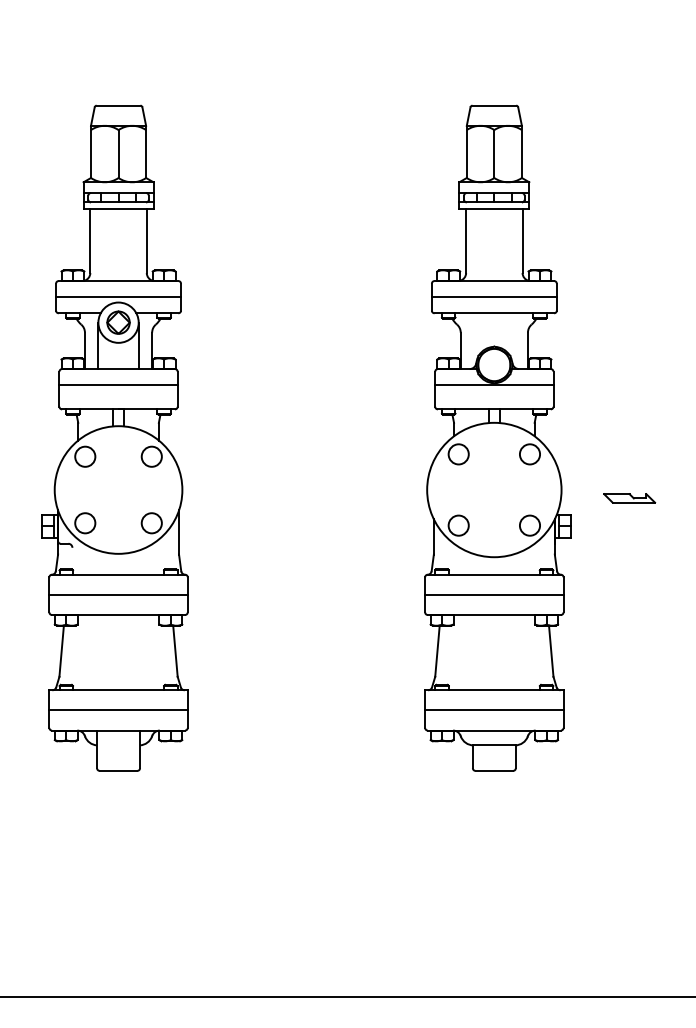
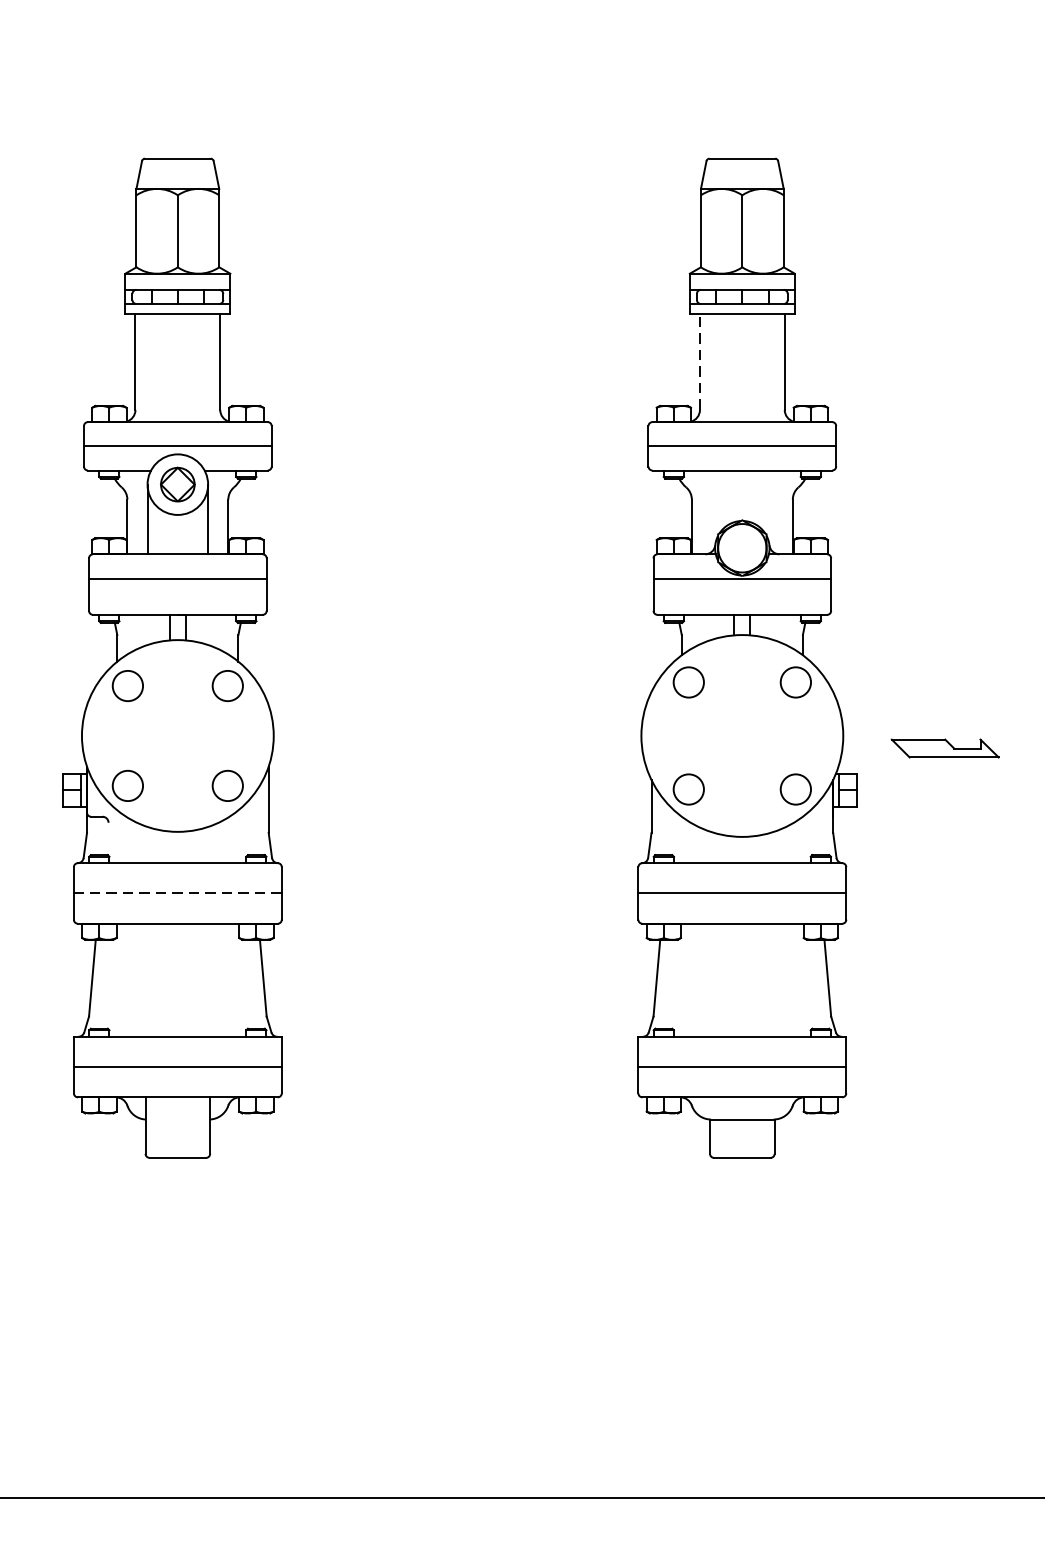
line: (466, 241) -> (700, 362), solid -> dashed
part: (629, 498) -> (945, 748), size x1.4
line: (118, 594) -> (177, 892), solid -> dashed

